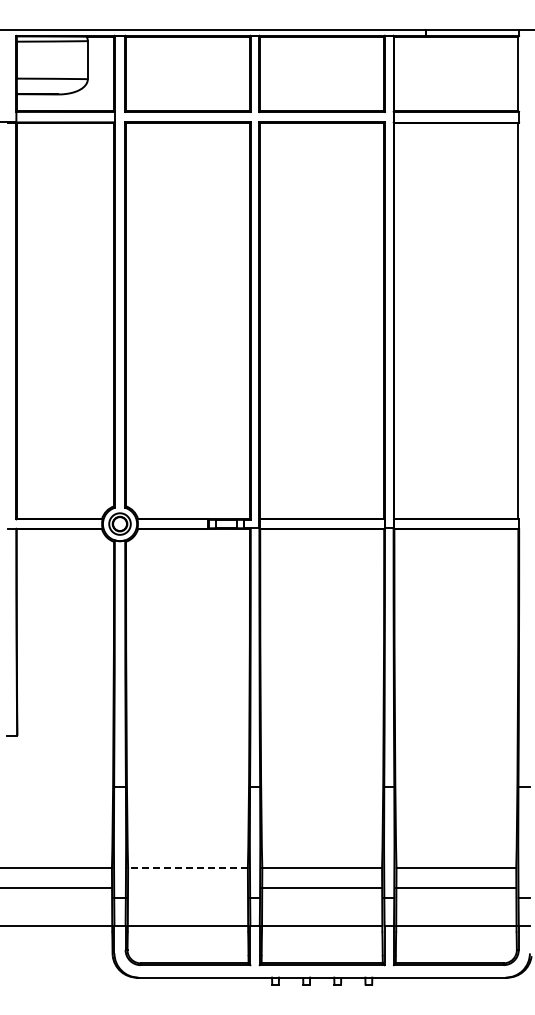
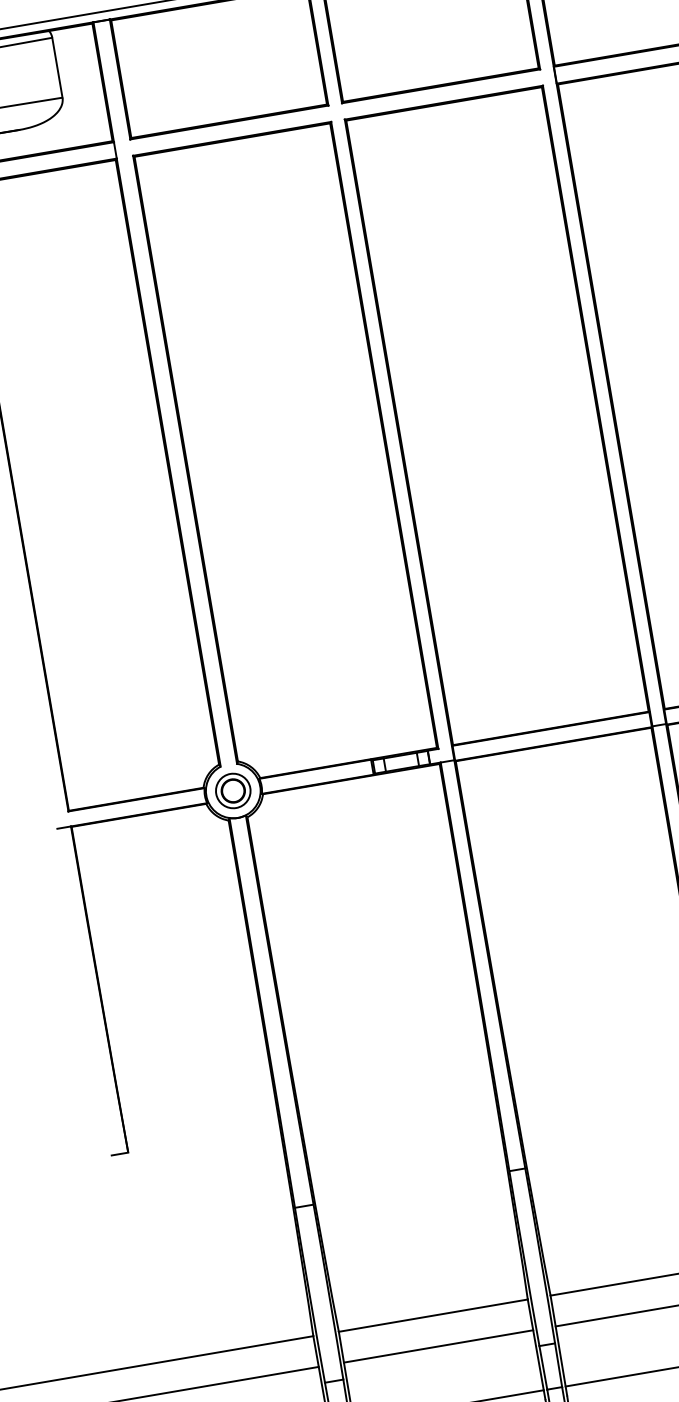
line: (188, 868) -> (434, 1315), dashed -> solid
line: (187, 887) -> (437, 1346), added

